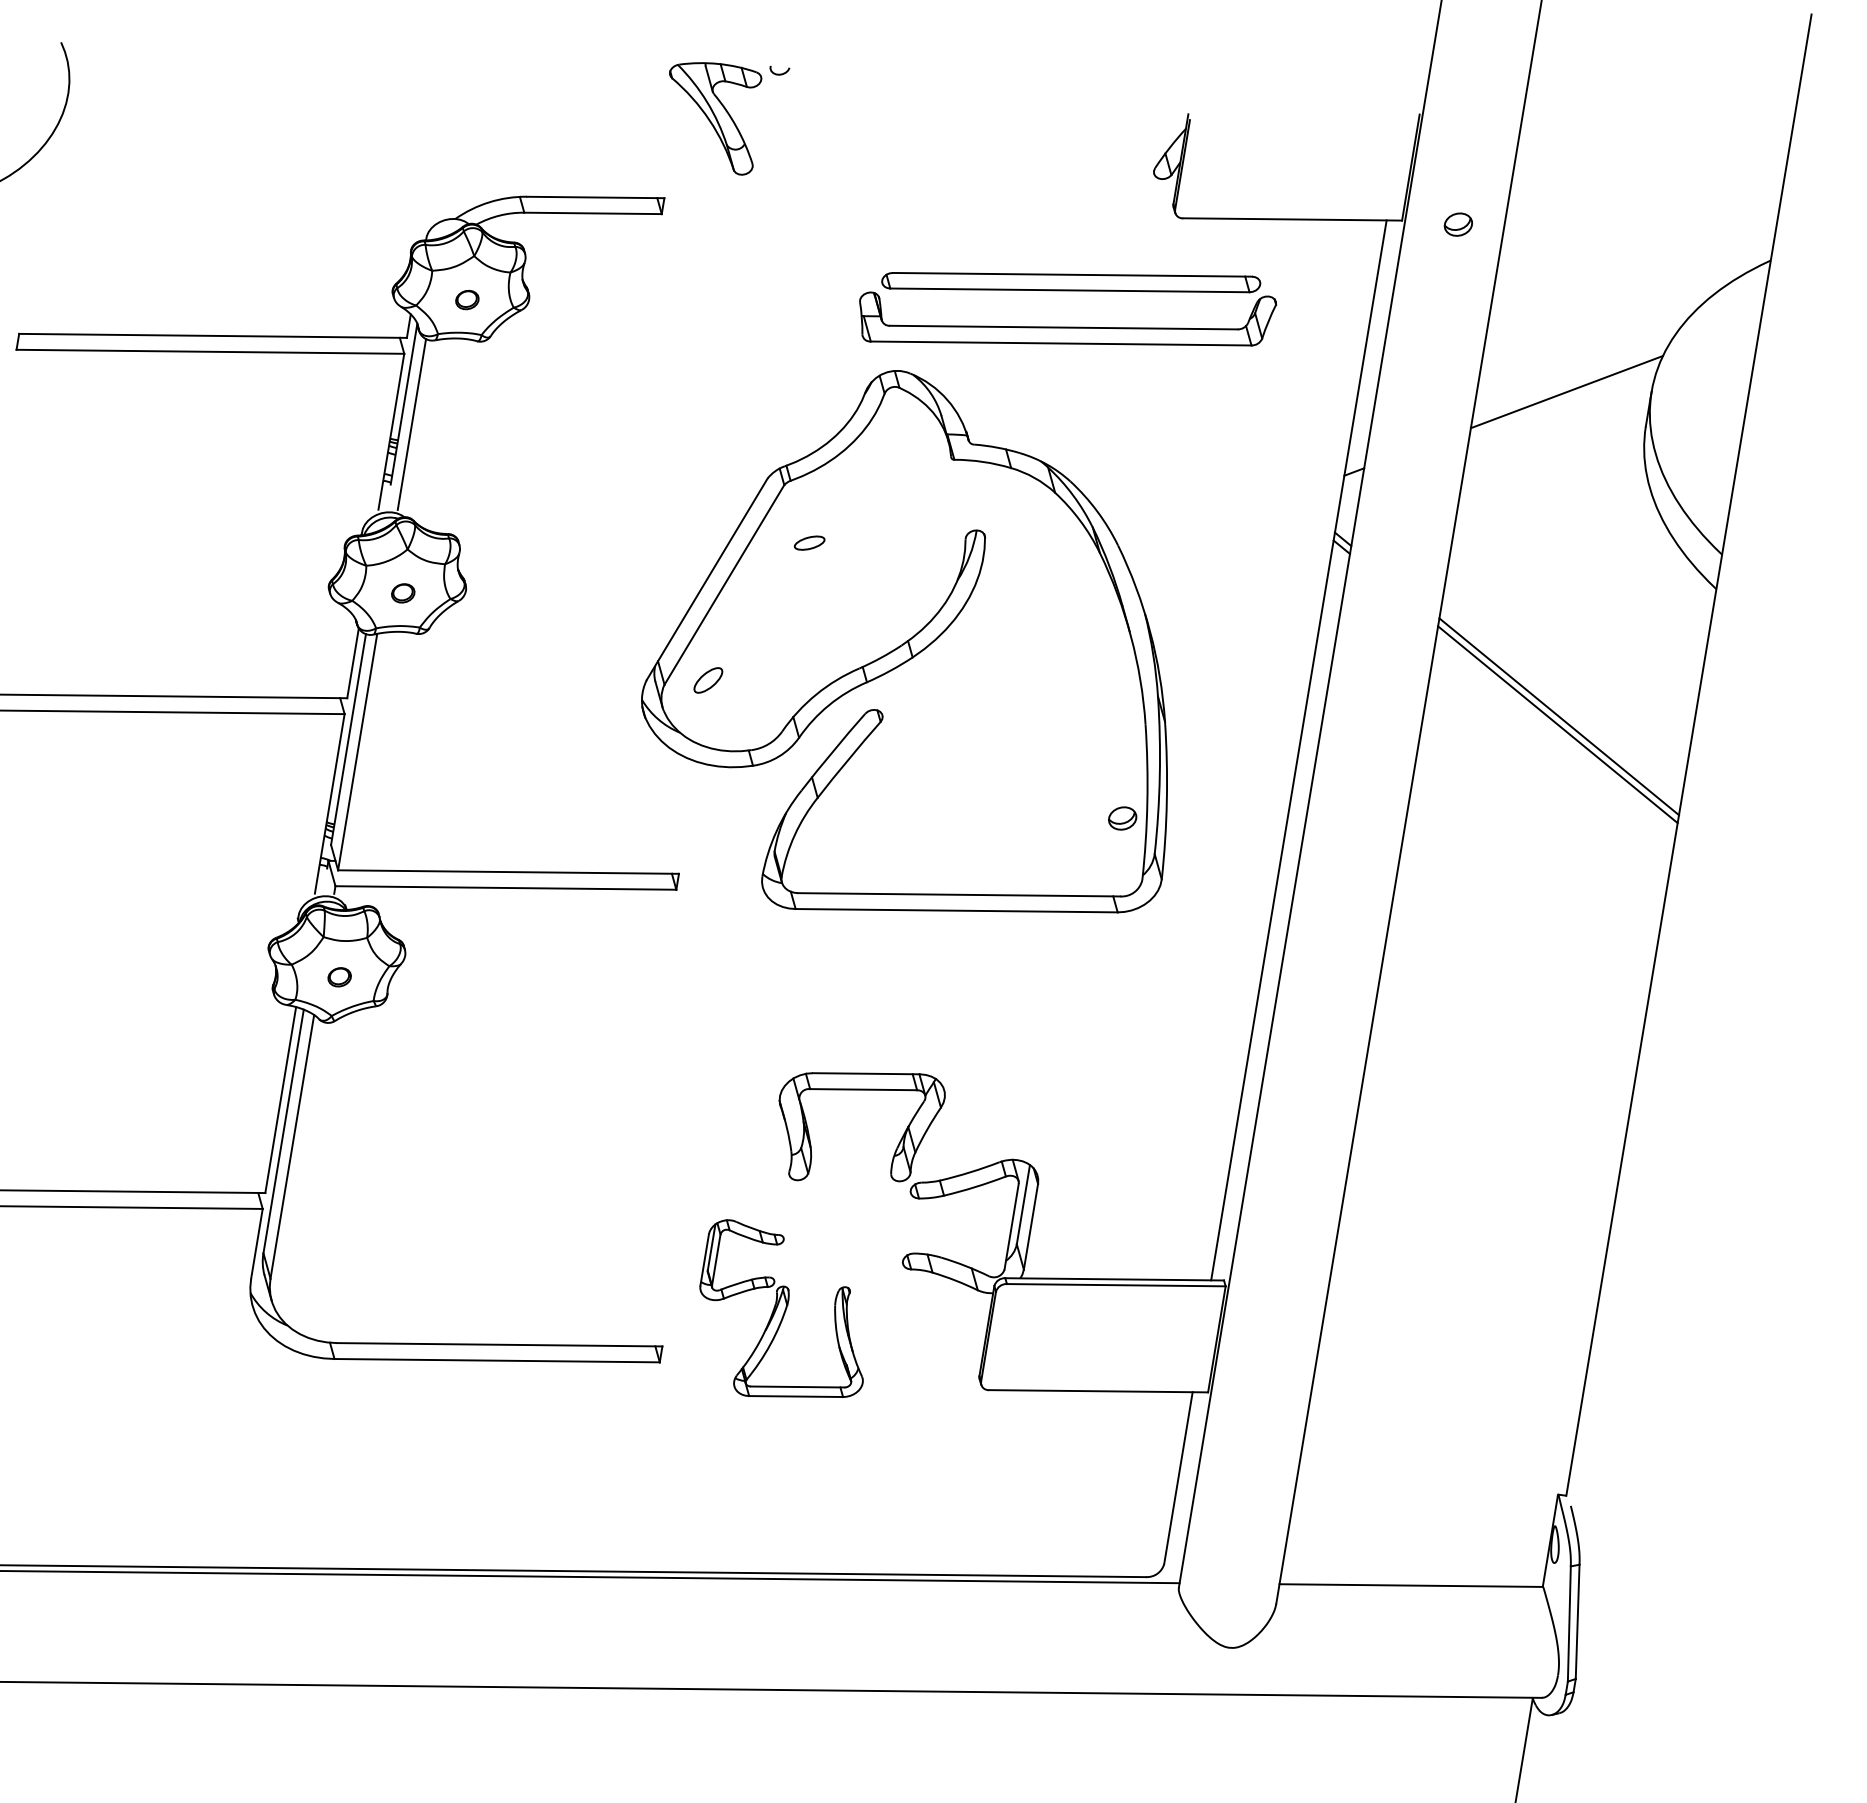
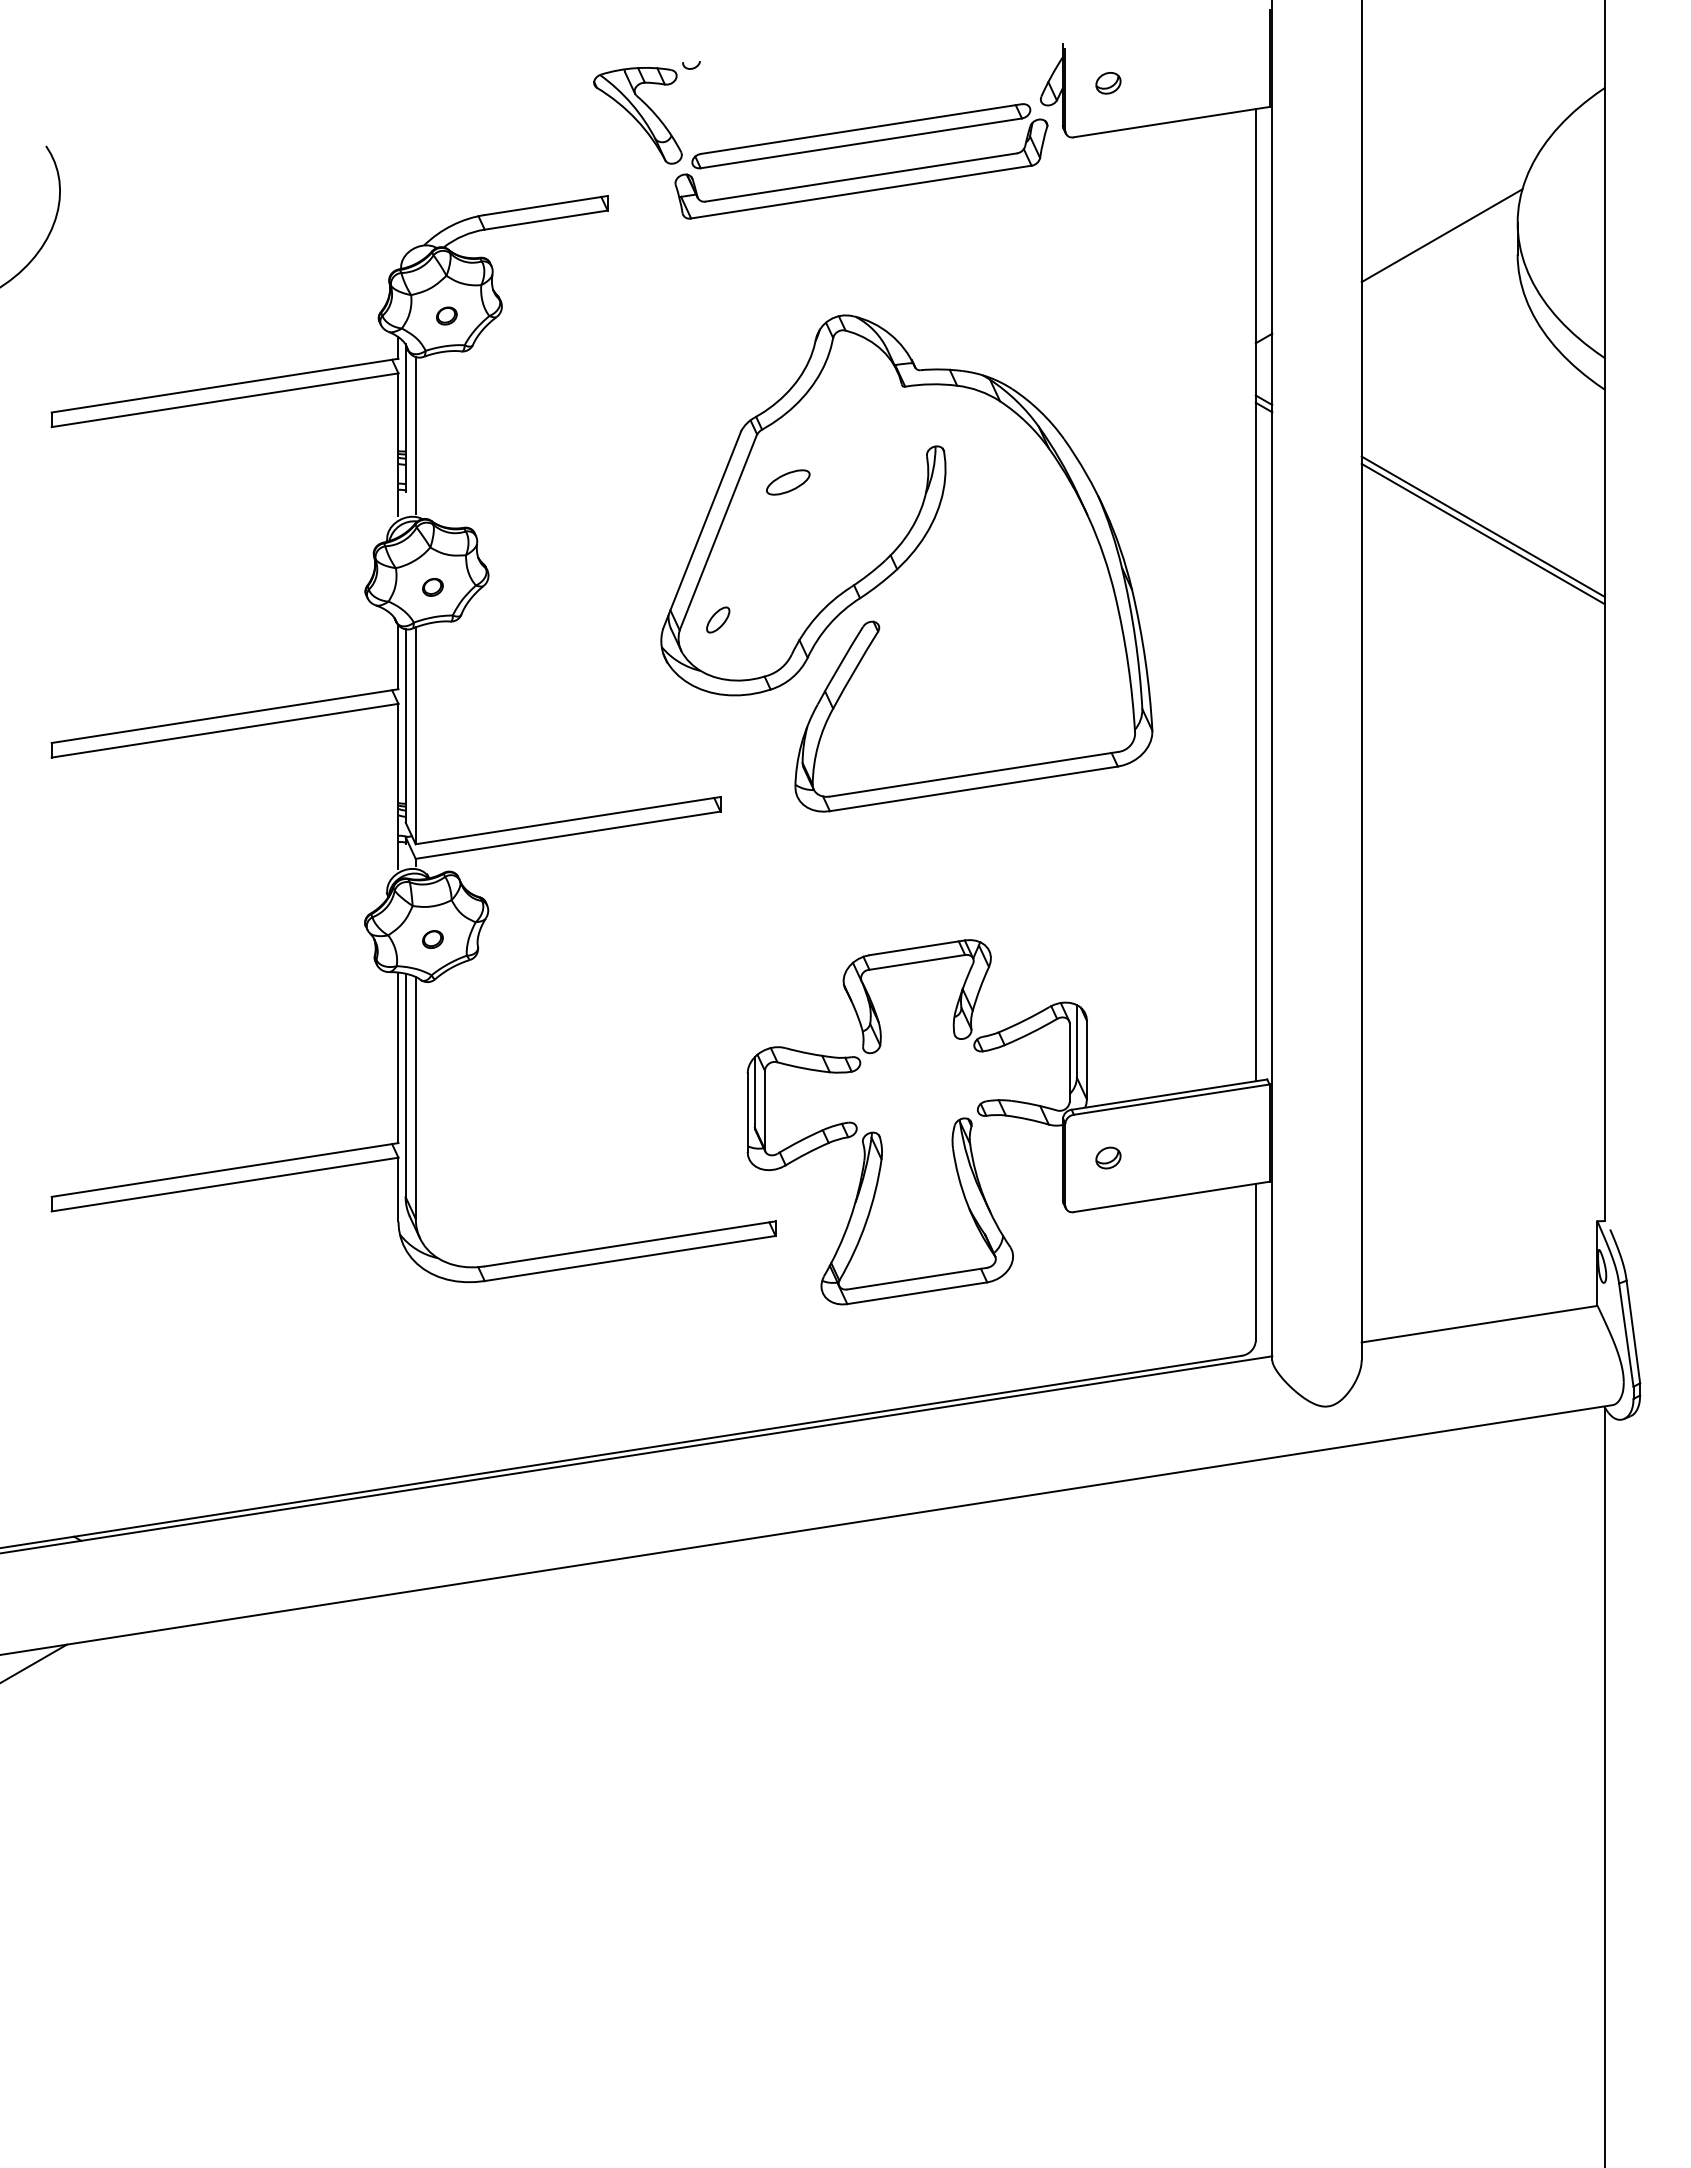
part: (1458, 224) -> (1108, 83), moved
part: (1069, 326) -> (866, 175), moved
part: (809, 543) -> (788, 482), size x1.67
part: (1122, 817) -> (1108, 1157), moved
part: (783, 1315) -> (879, 1175), size x1.67

